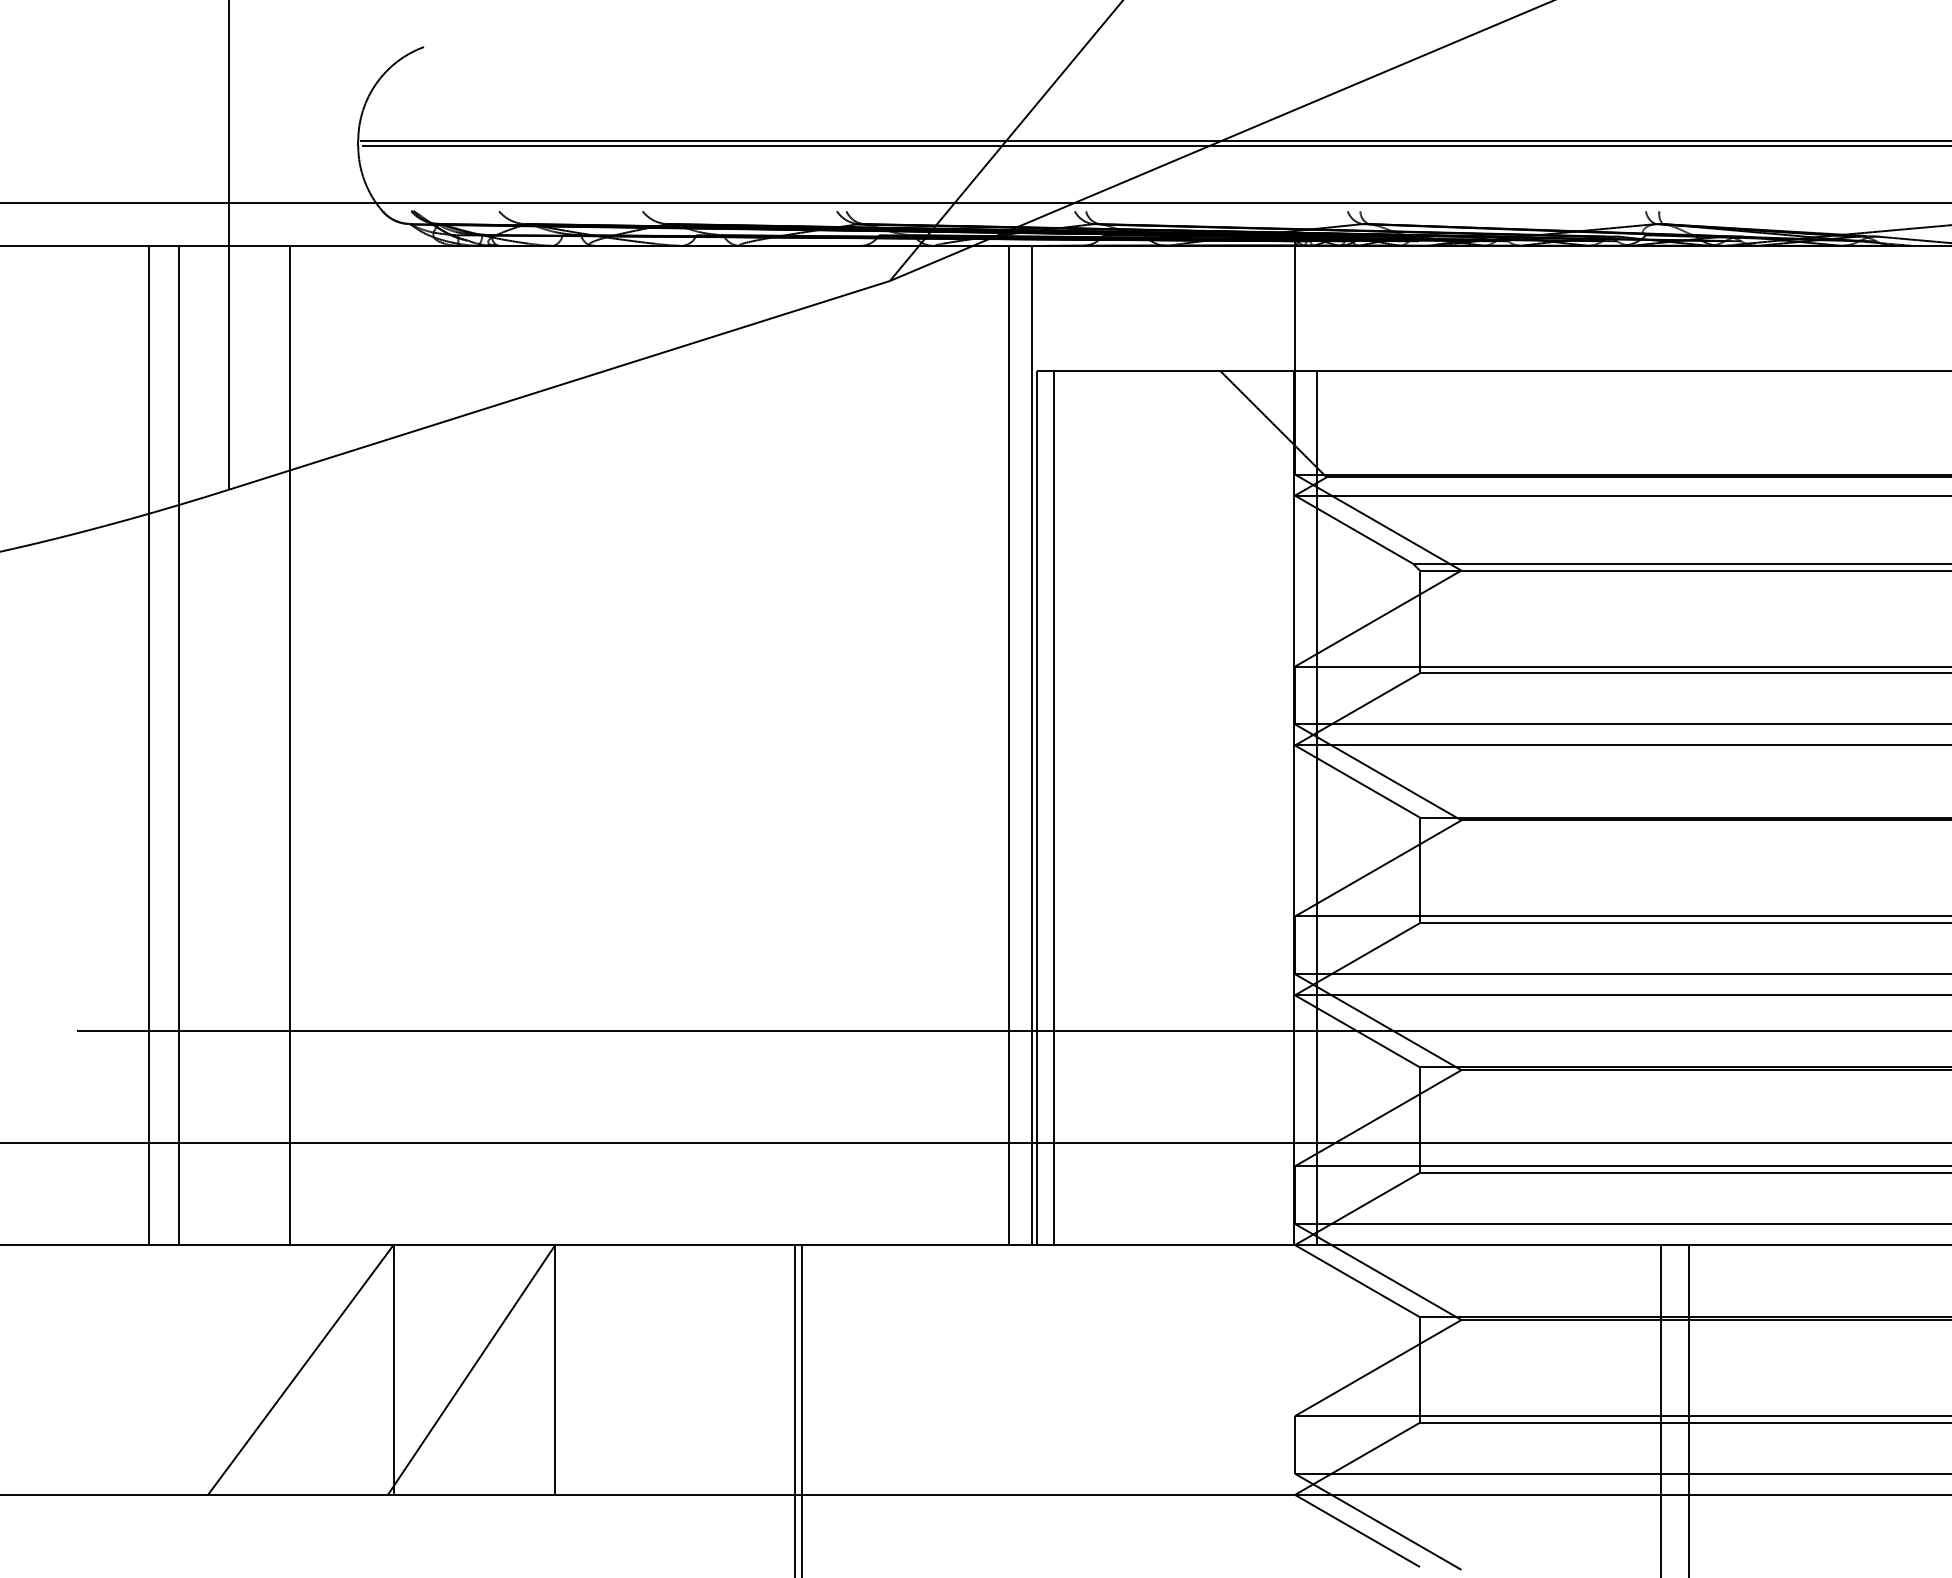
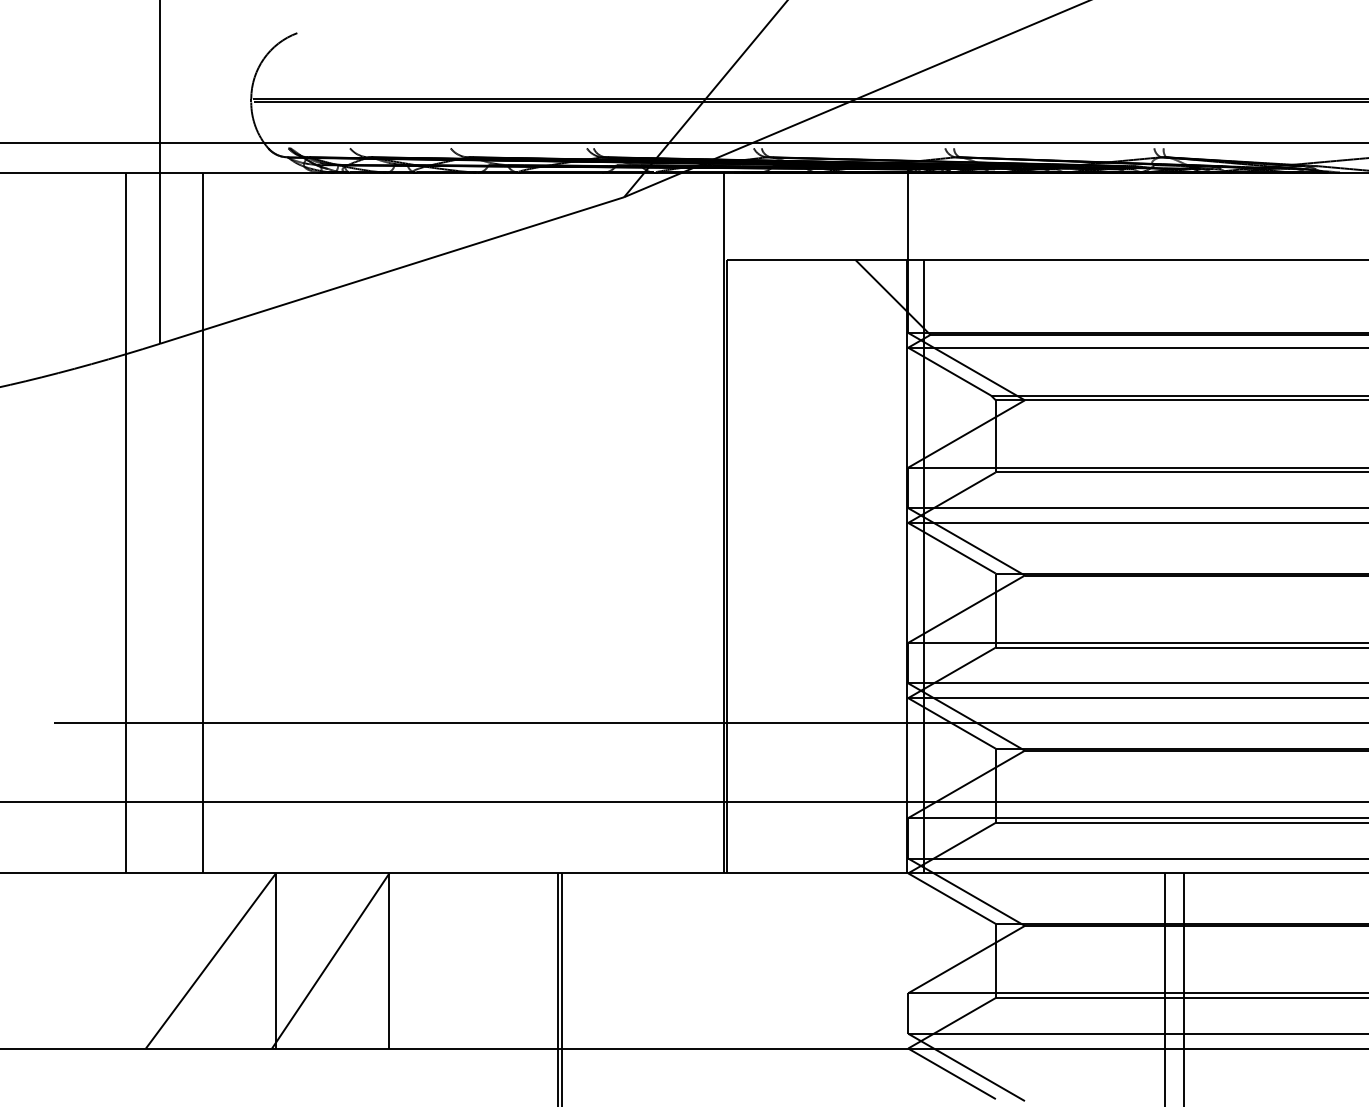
line: (148, 744) -> (104, 522), removed
line: (1008, 744) -> (707, 522), removed
line: (1054, 807) -> (739, 566), removed

